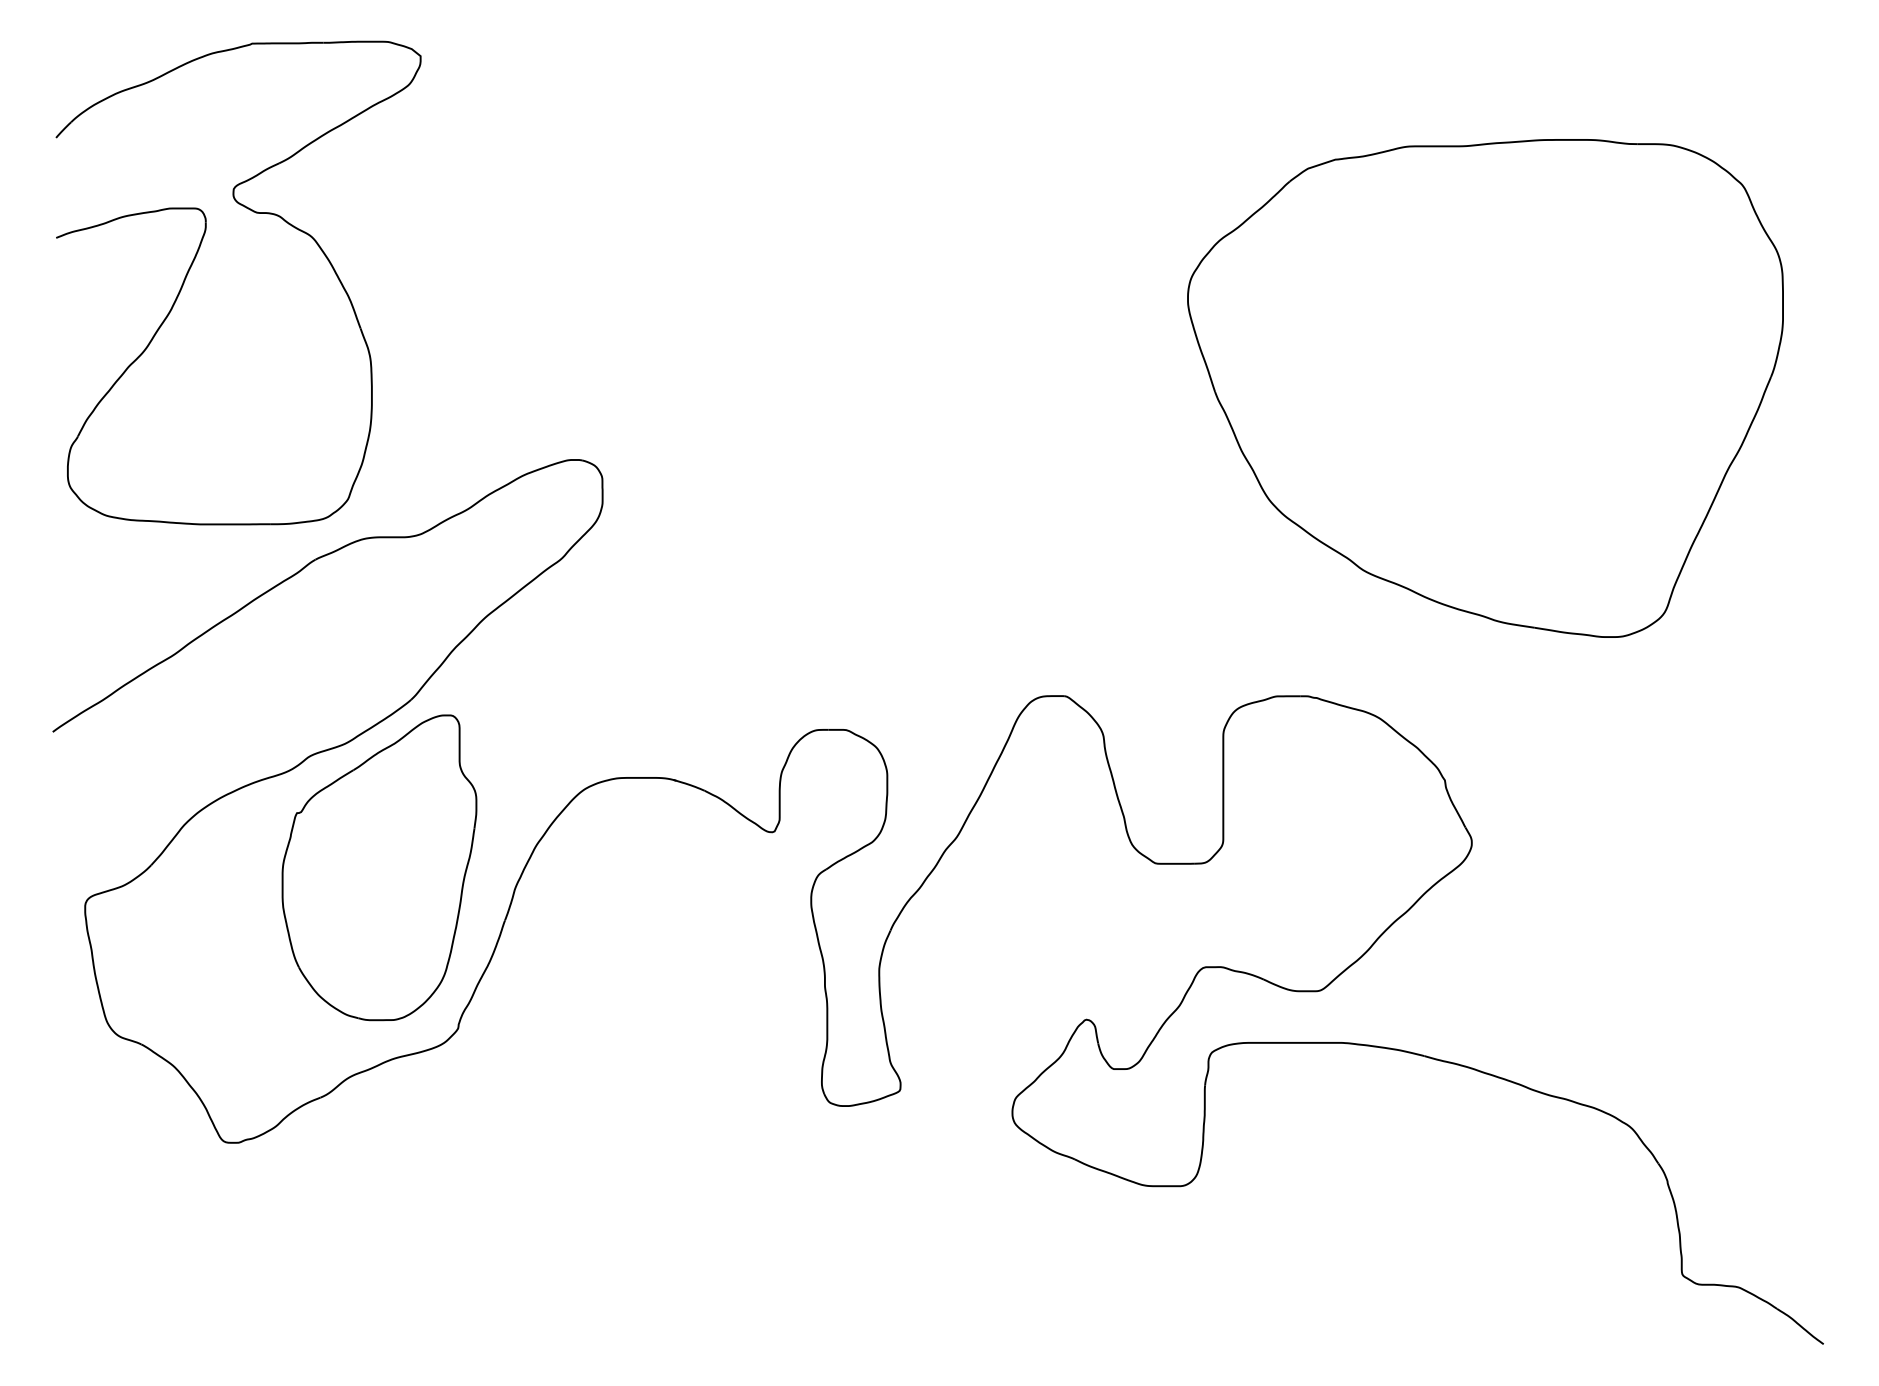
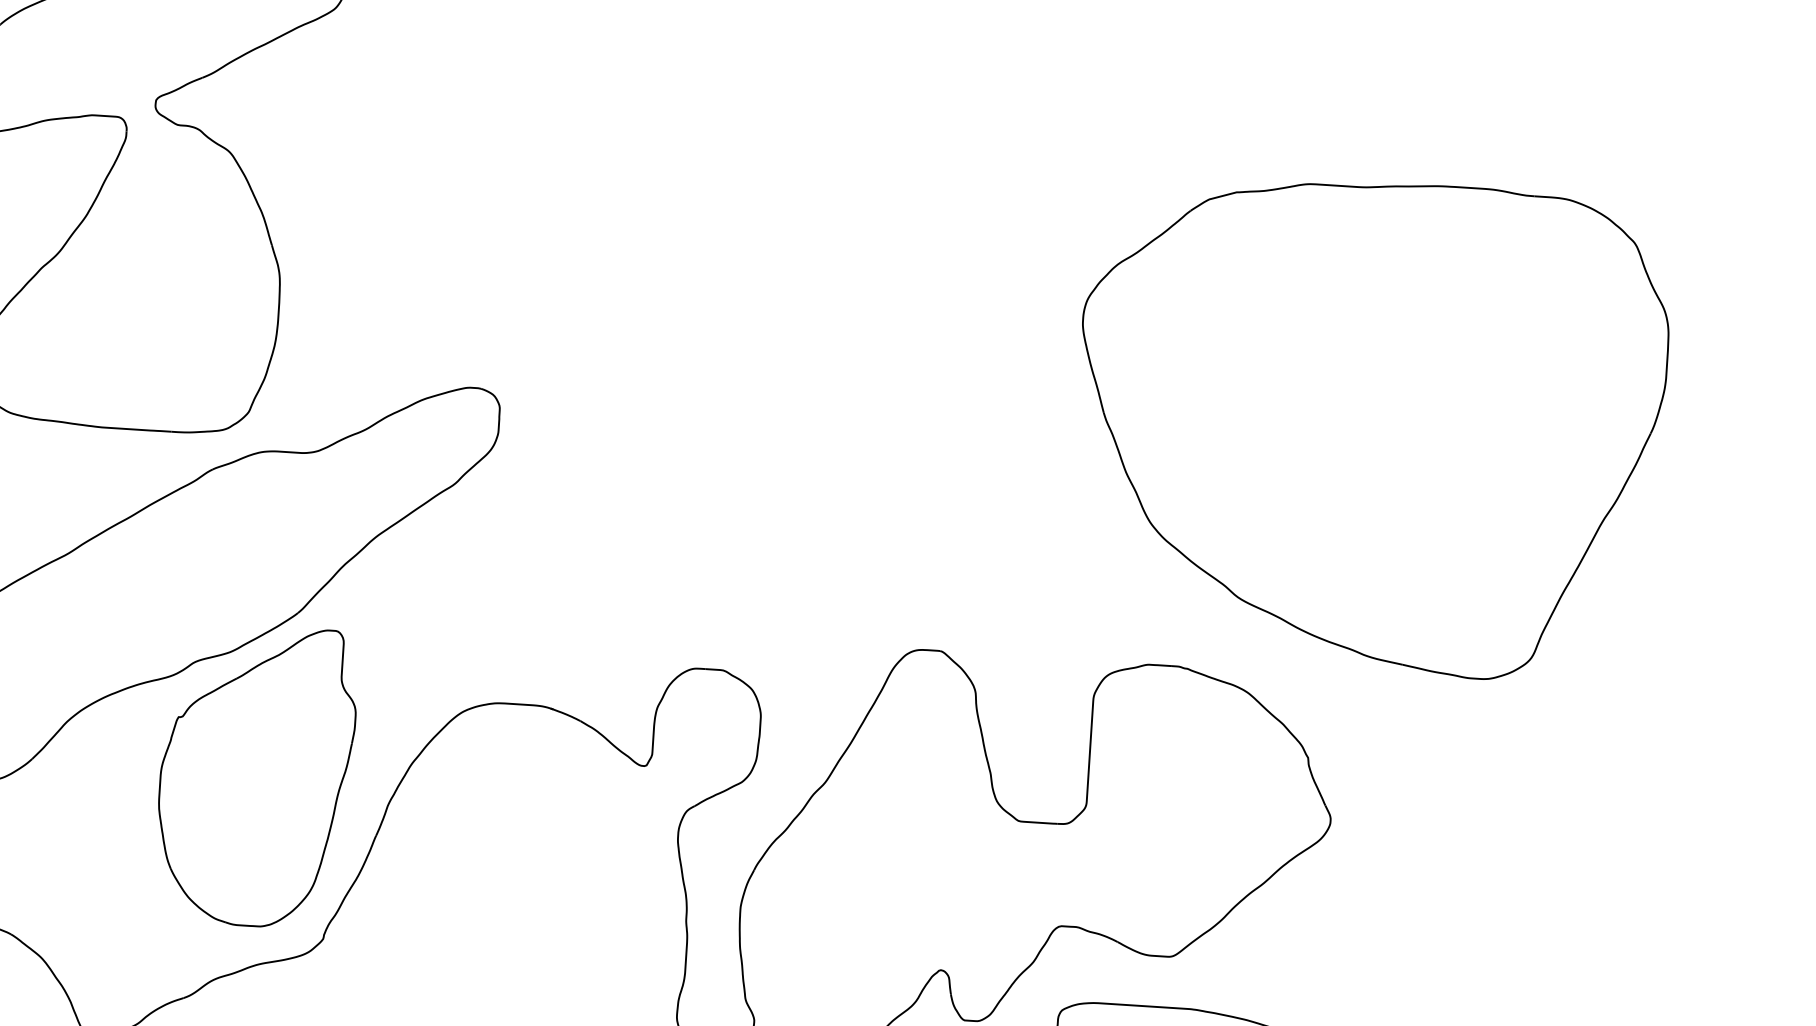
part: (1485, 388) -> (1369, 426), moved

